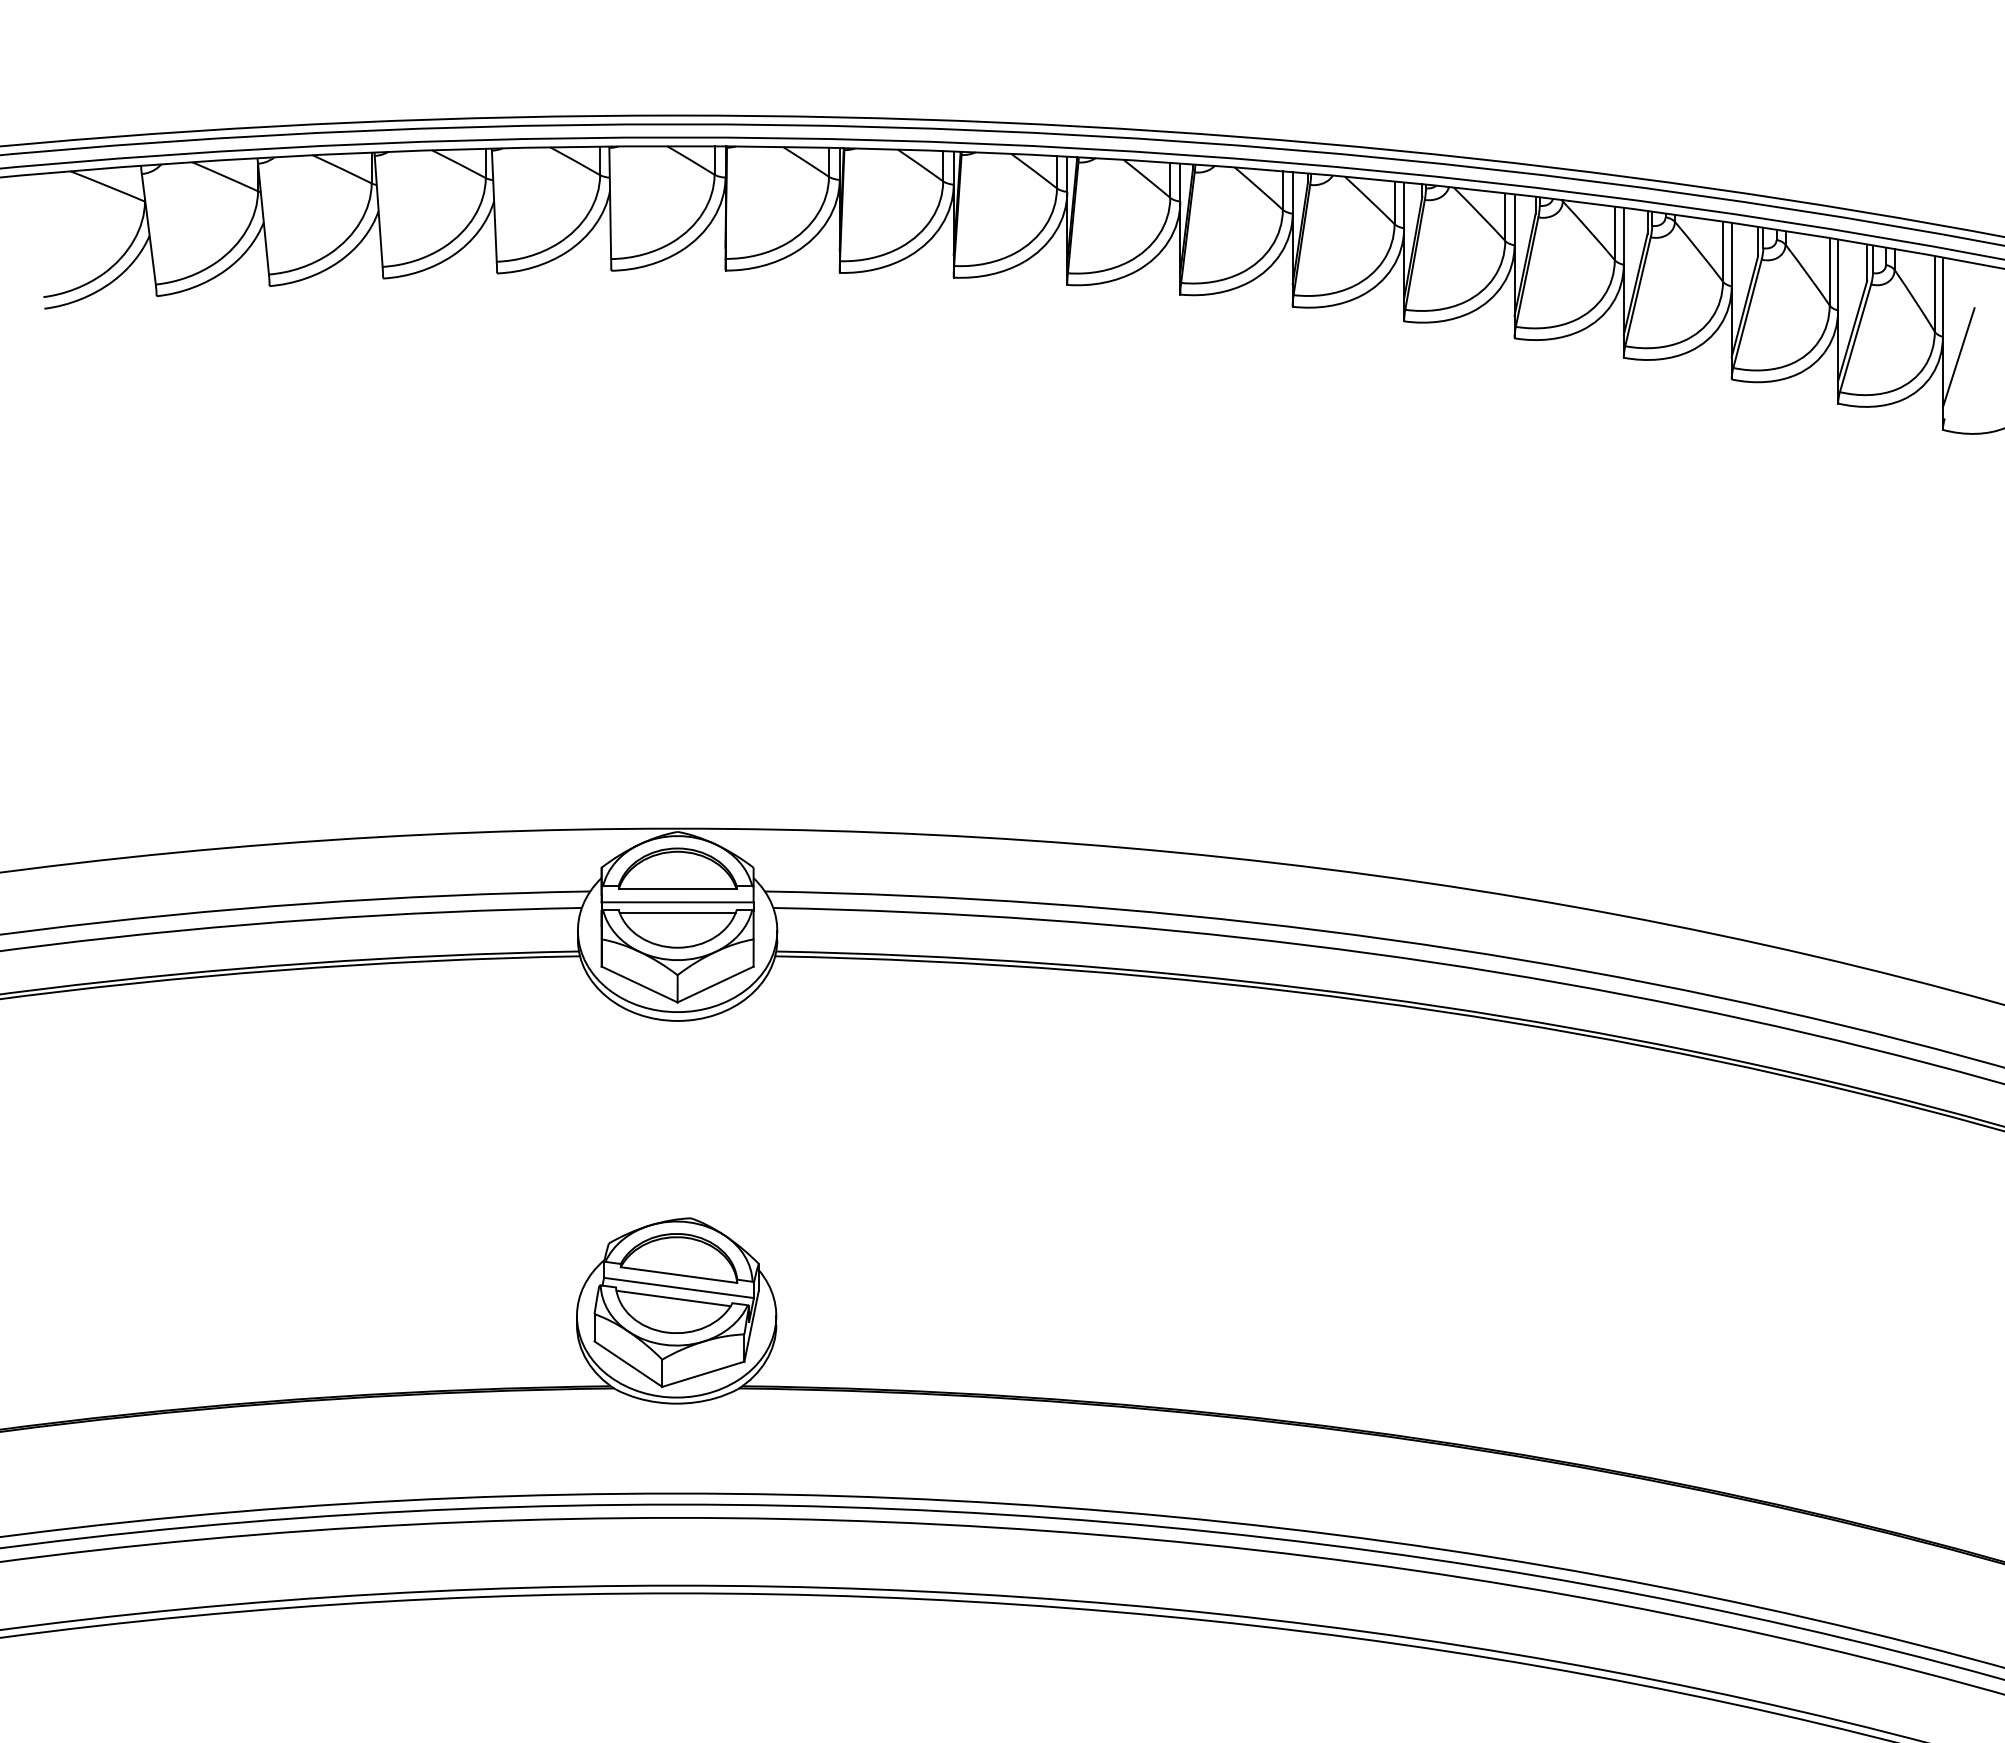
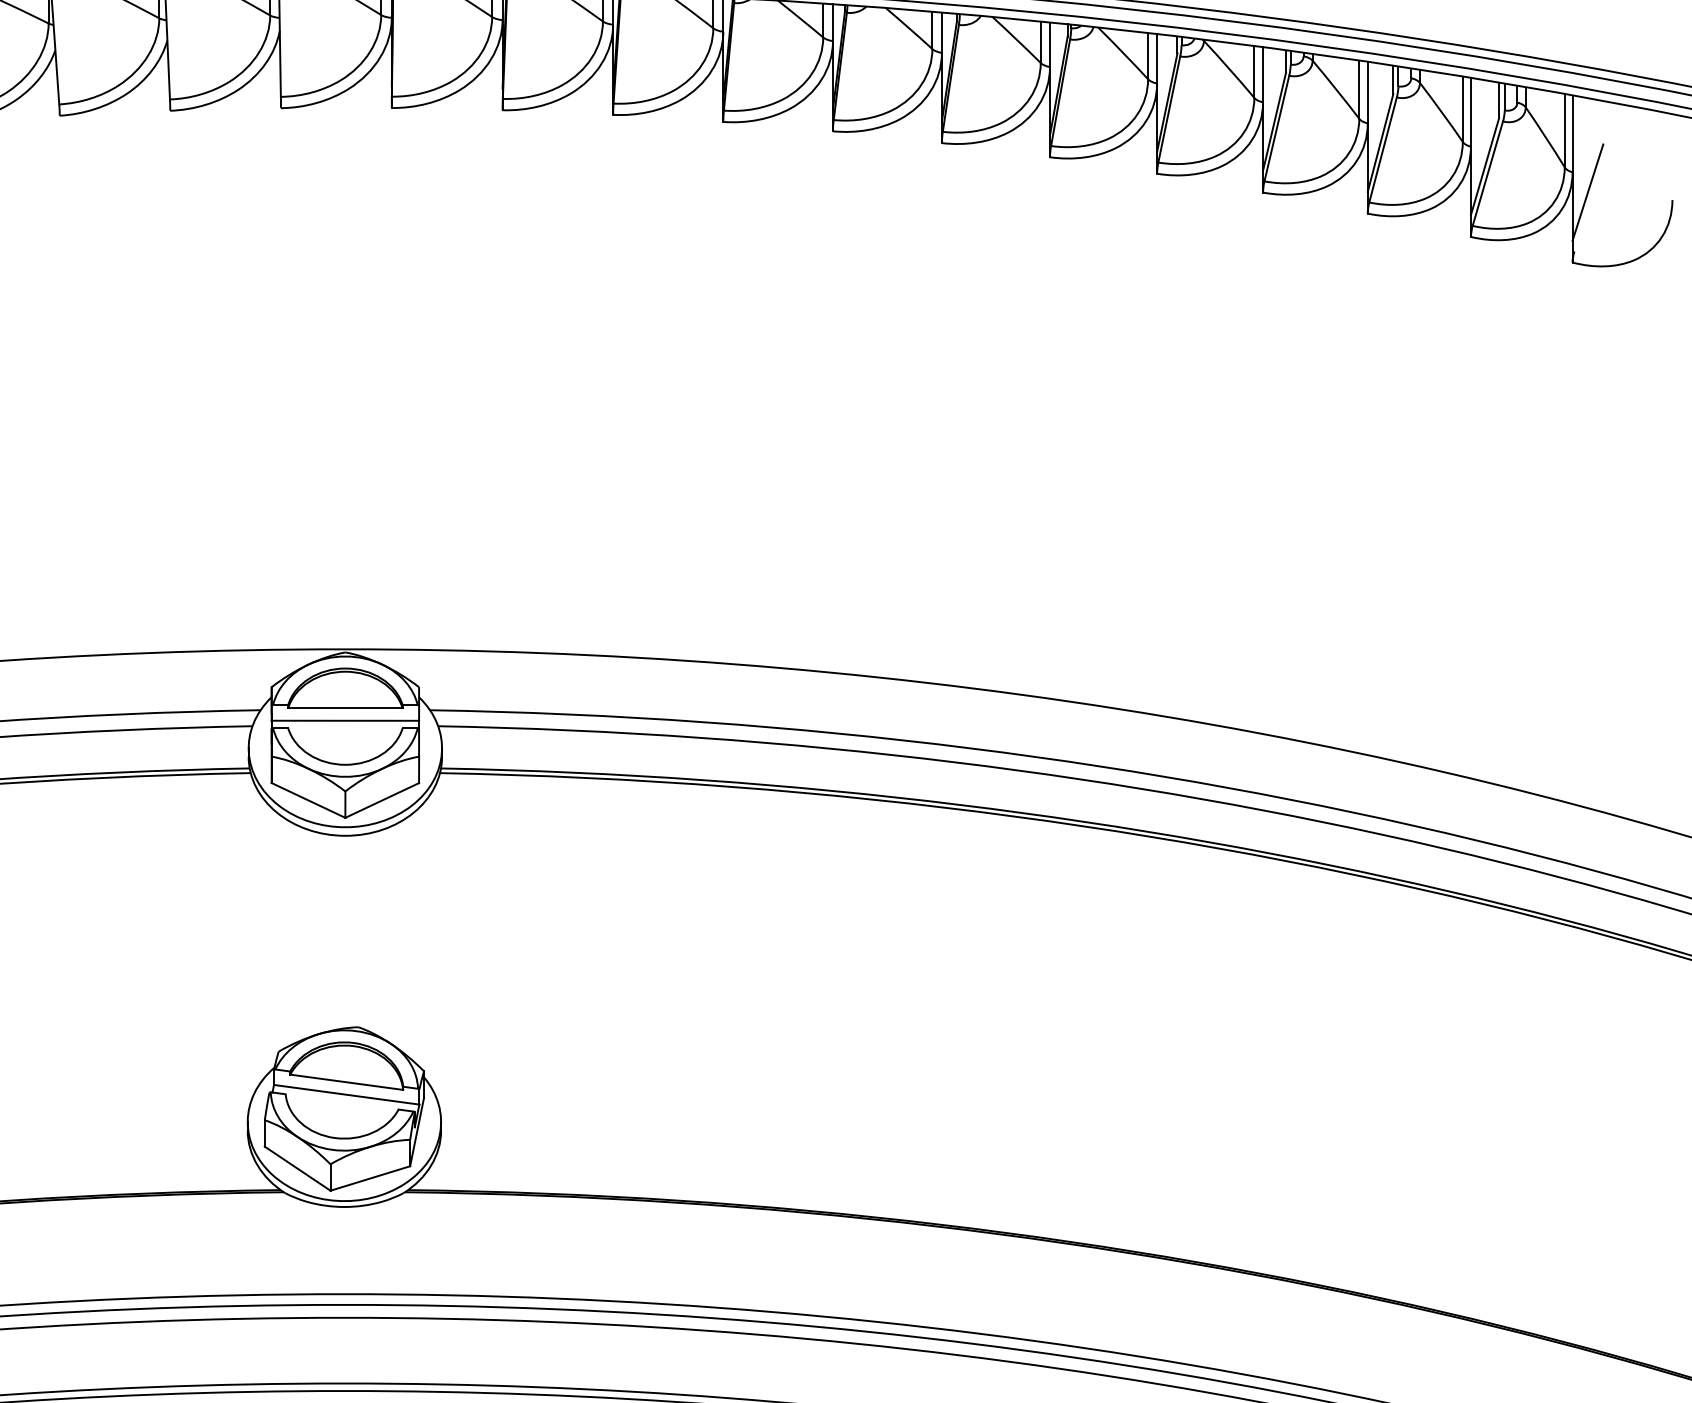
line: (677, 913) -> (345, 731), removed
line: (673, 1298) -> (341, 1104), removed

